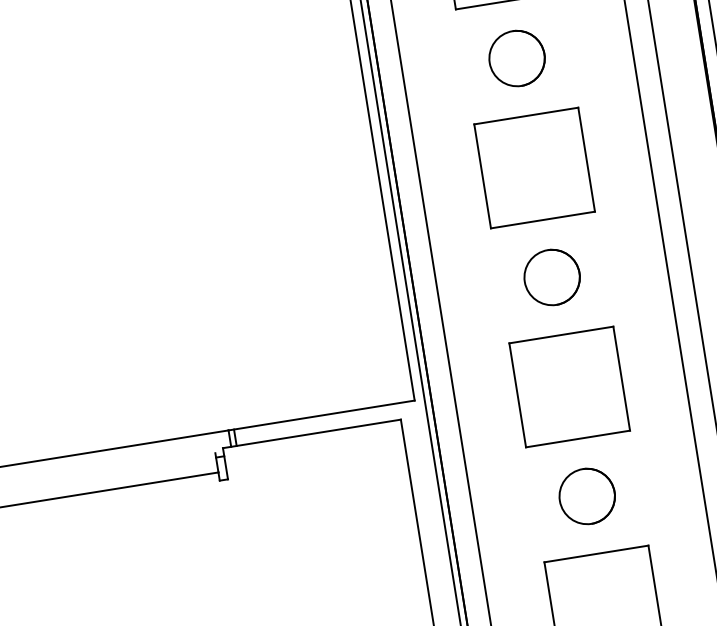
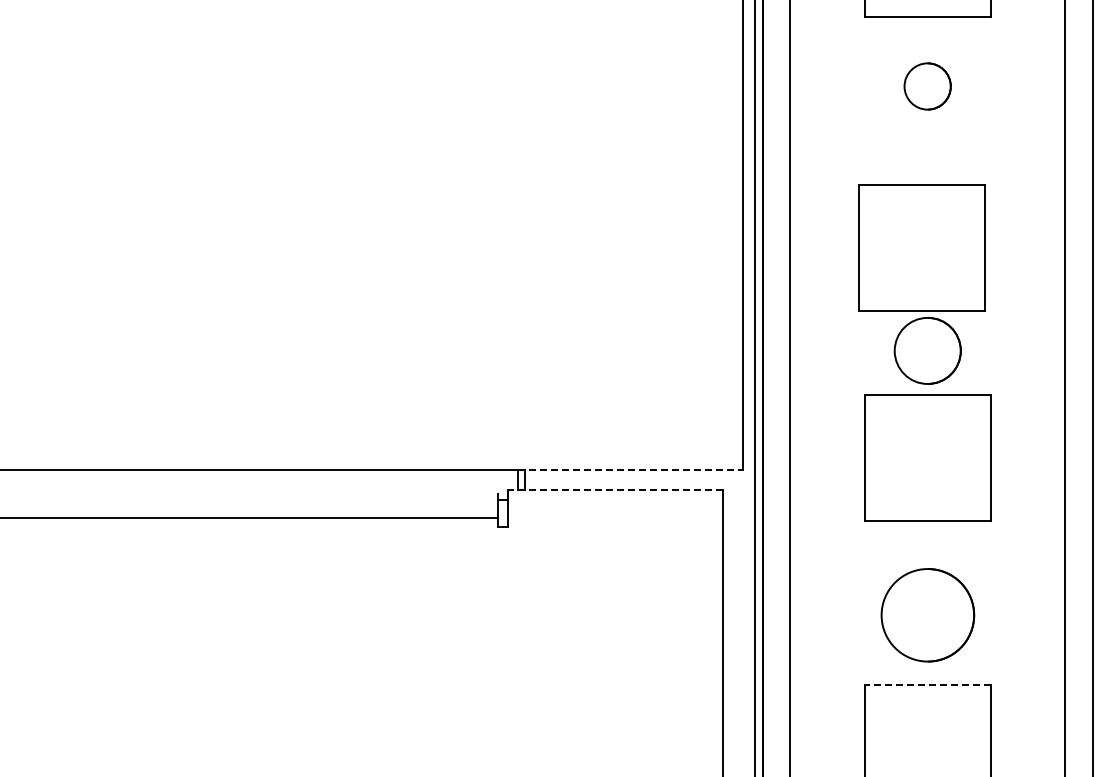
circle: (516, 58) -> (927, 86), size x0.7
part: (534, 167) -> (921, 247), moved
part: (569, 386) -> (927, 457), moved
line: (321, 415) -> (630, 469), solid -> dashed
line: (311, 433) -> (614, 489), solid -> dashed
circle: (587, 496) -> (927, 615), size x1.4
line: (596, 553) -> (927, 684), solid -> dashed

